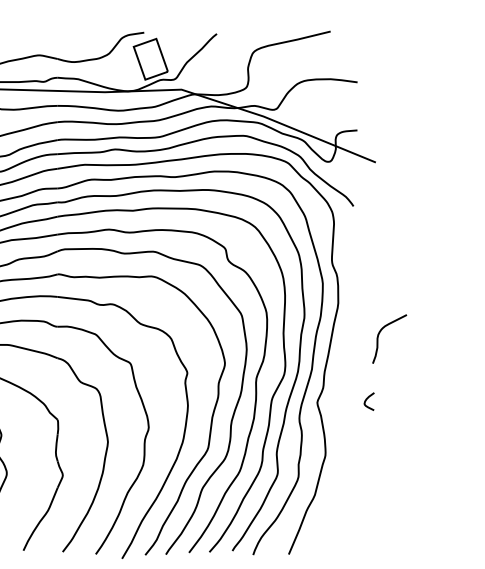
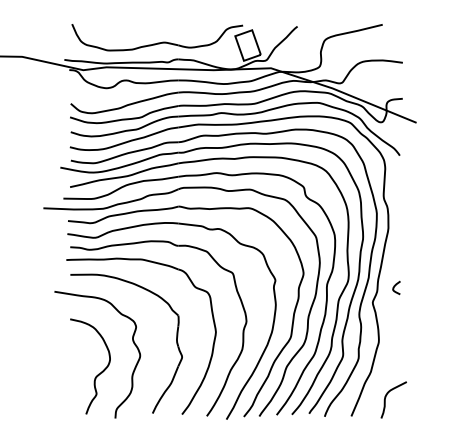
curve: (381, 332) -> (387, 395), moved
curve: (367, 399) -> (395, 286), moved

